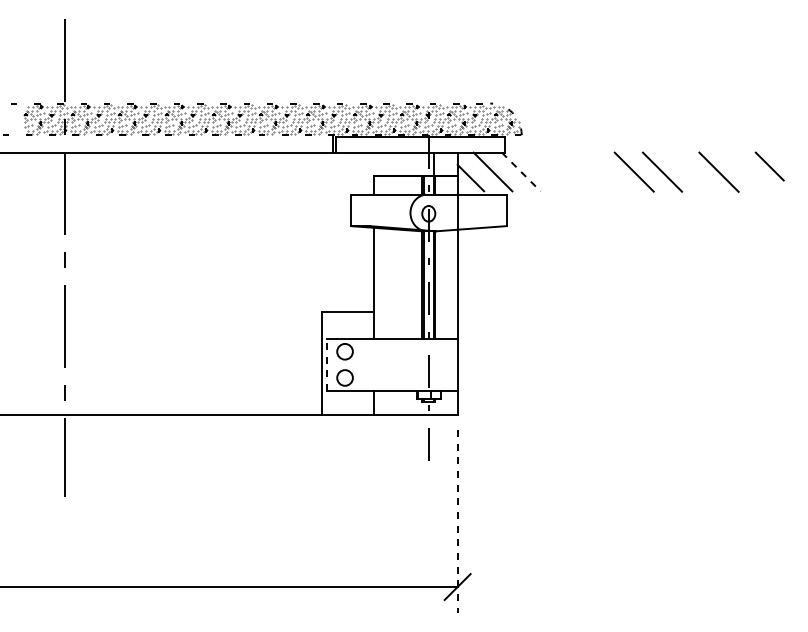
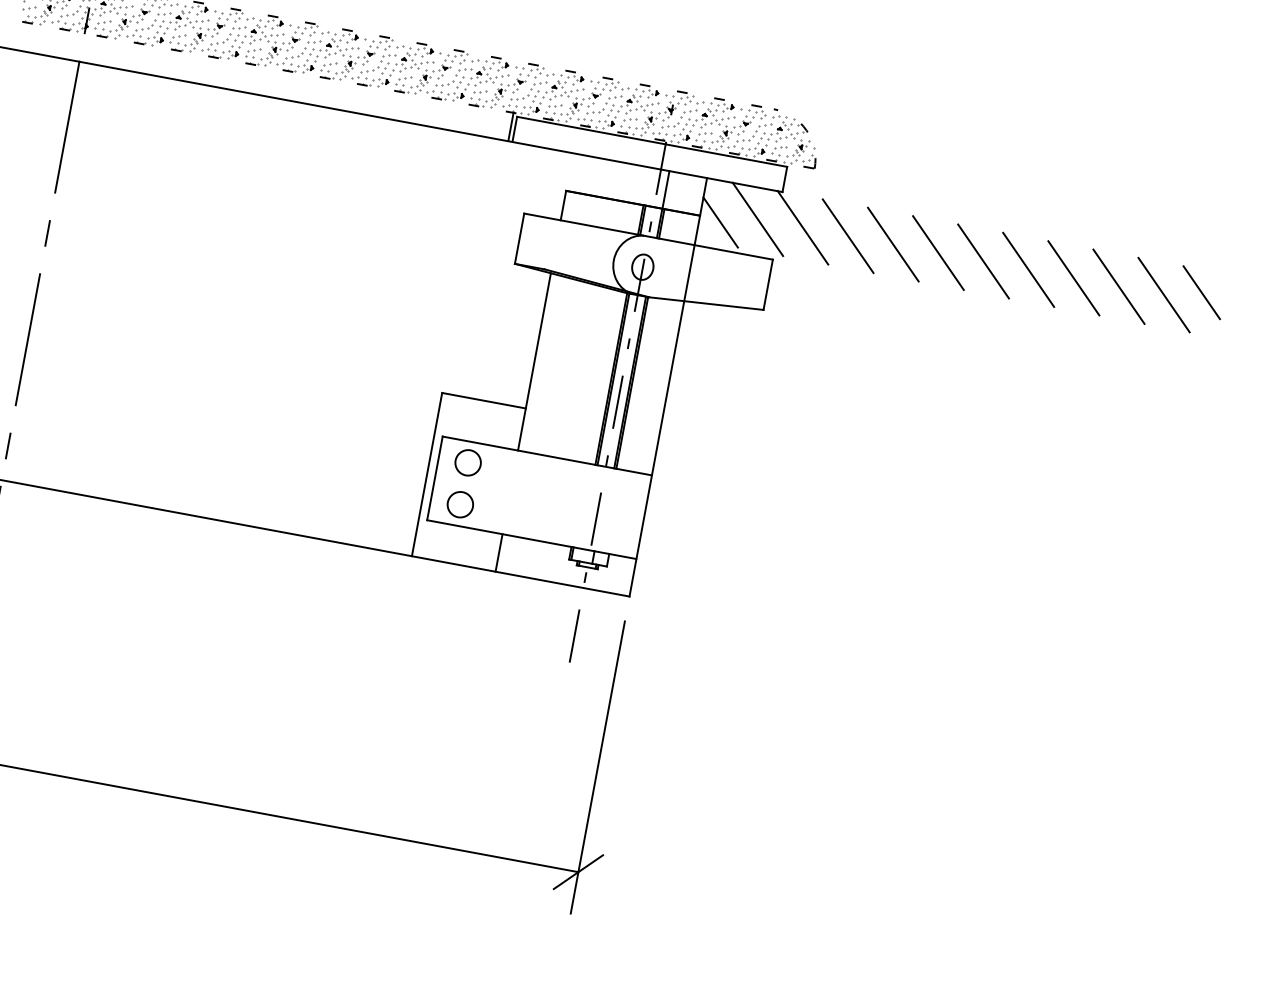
line: (549, 171) -> (848, 235), added
line: (577, 171) -> (893, 243), added
line: (605, 171) -> (937, 251), added
line: (690, 171) -> (1073, 277), added
line: (746, 171) -> (1163, 293), added
line: (521, 172) -> (803, 228), dashed -> solid
line: (326, 364) -> (434, 477), dashed -> solid
line: (457, 522) -> (597, 768), dashed -> solid

